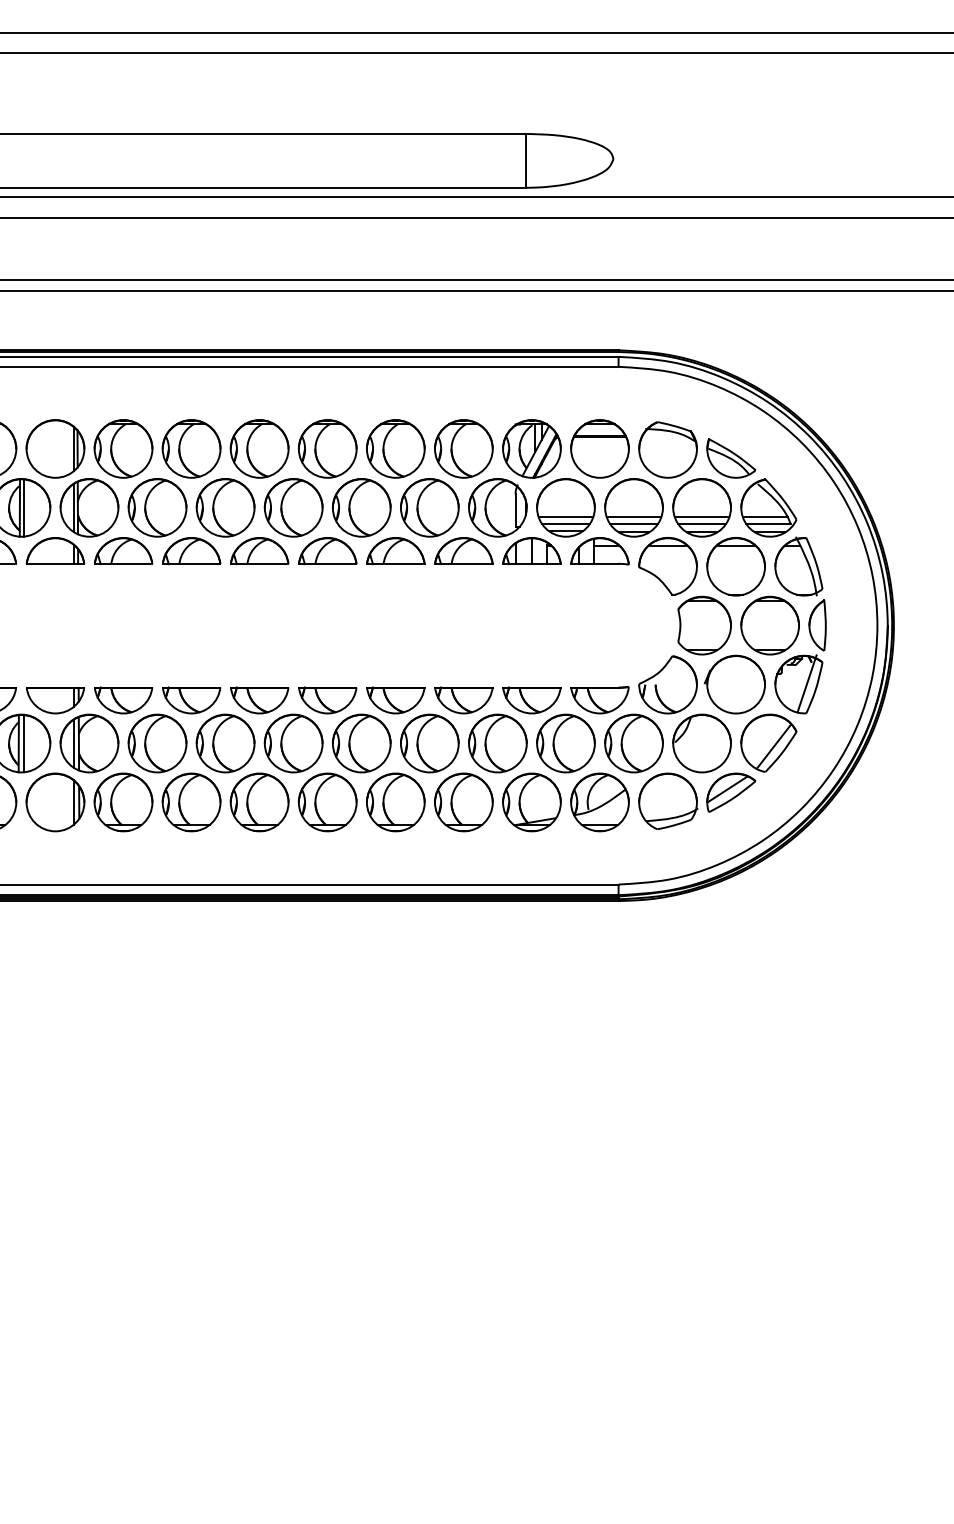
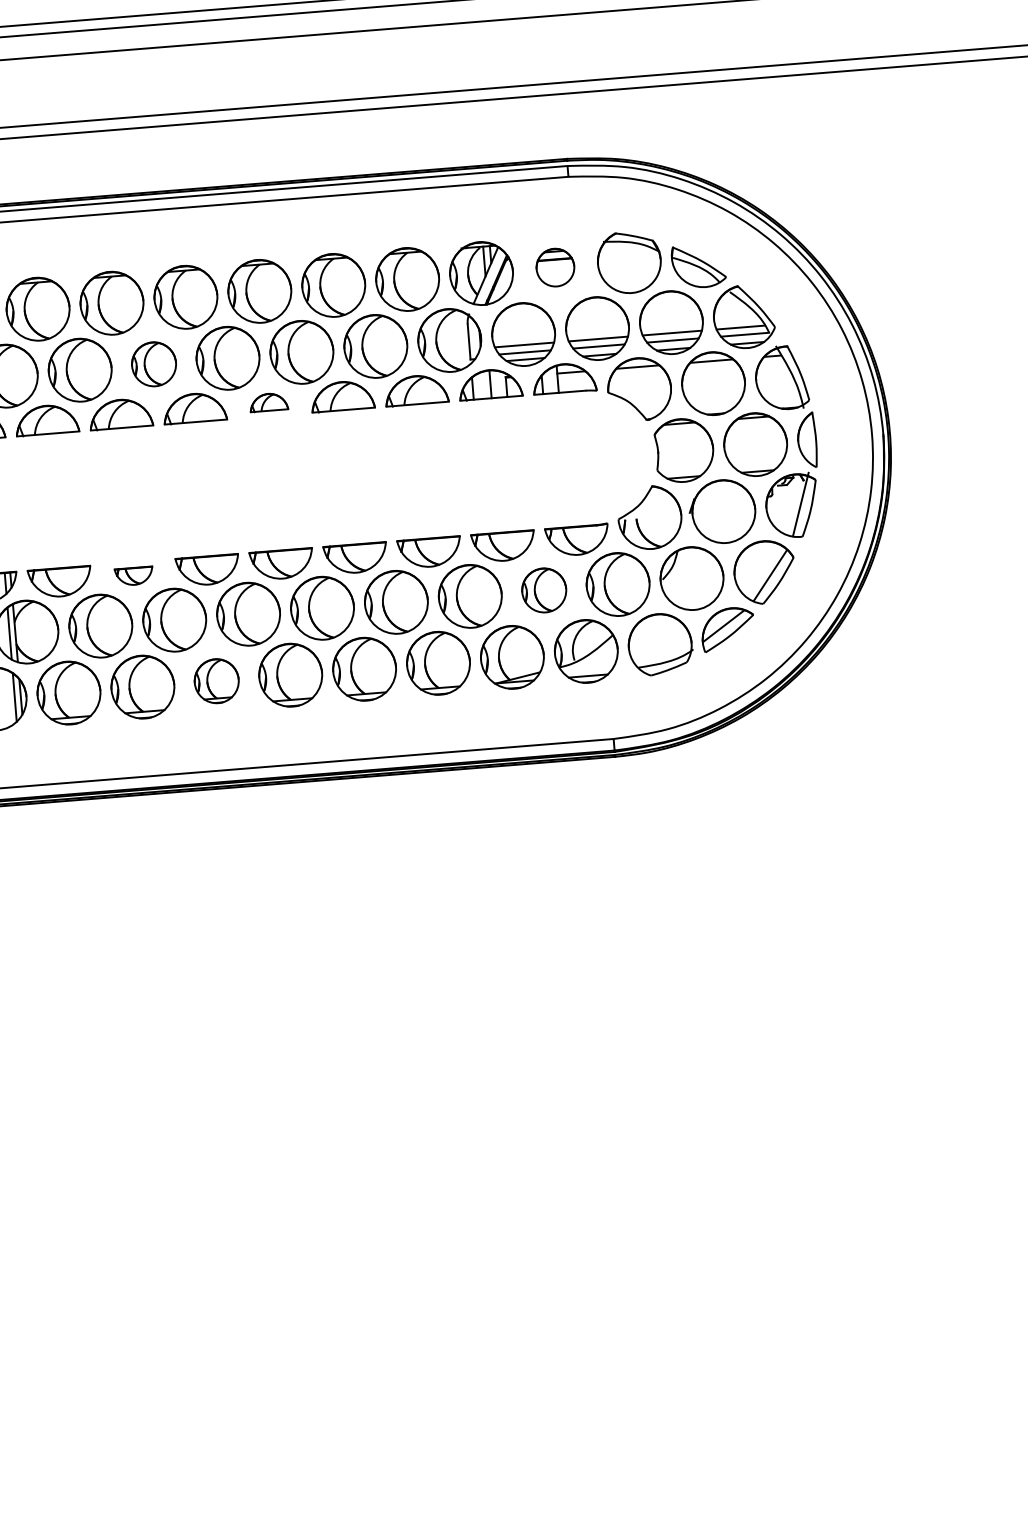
part: (599, 448) -> (554, 267), size x0.6
part: (225, 507) -> (153, 363), size x0.7
part: (327, 551) -> (268, 402), size x0.6
part: (191, 700) -> (133, 576), size x0.6
part: (565, 743) -> (543, 590), size x0.7
part: (259, 802) -> (216, 681), size x0.7

